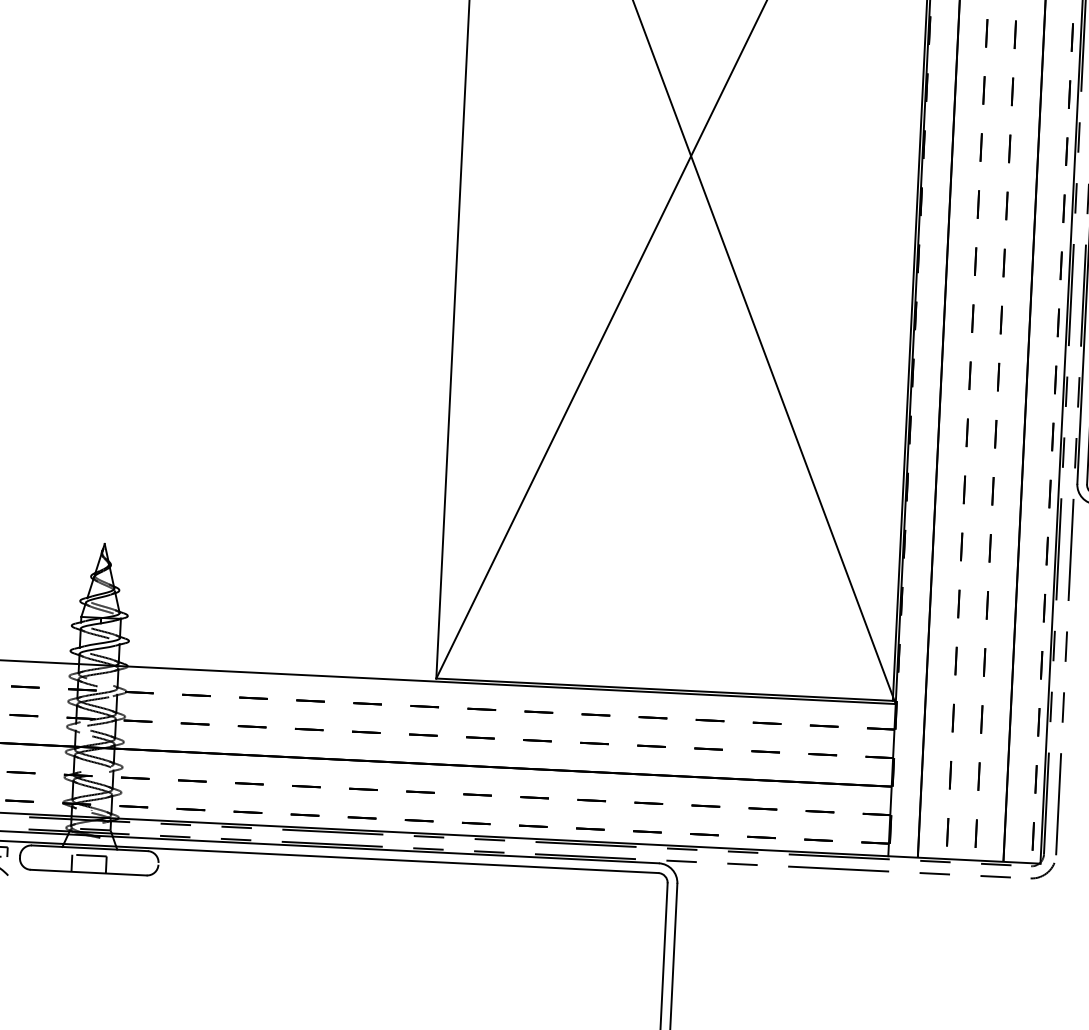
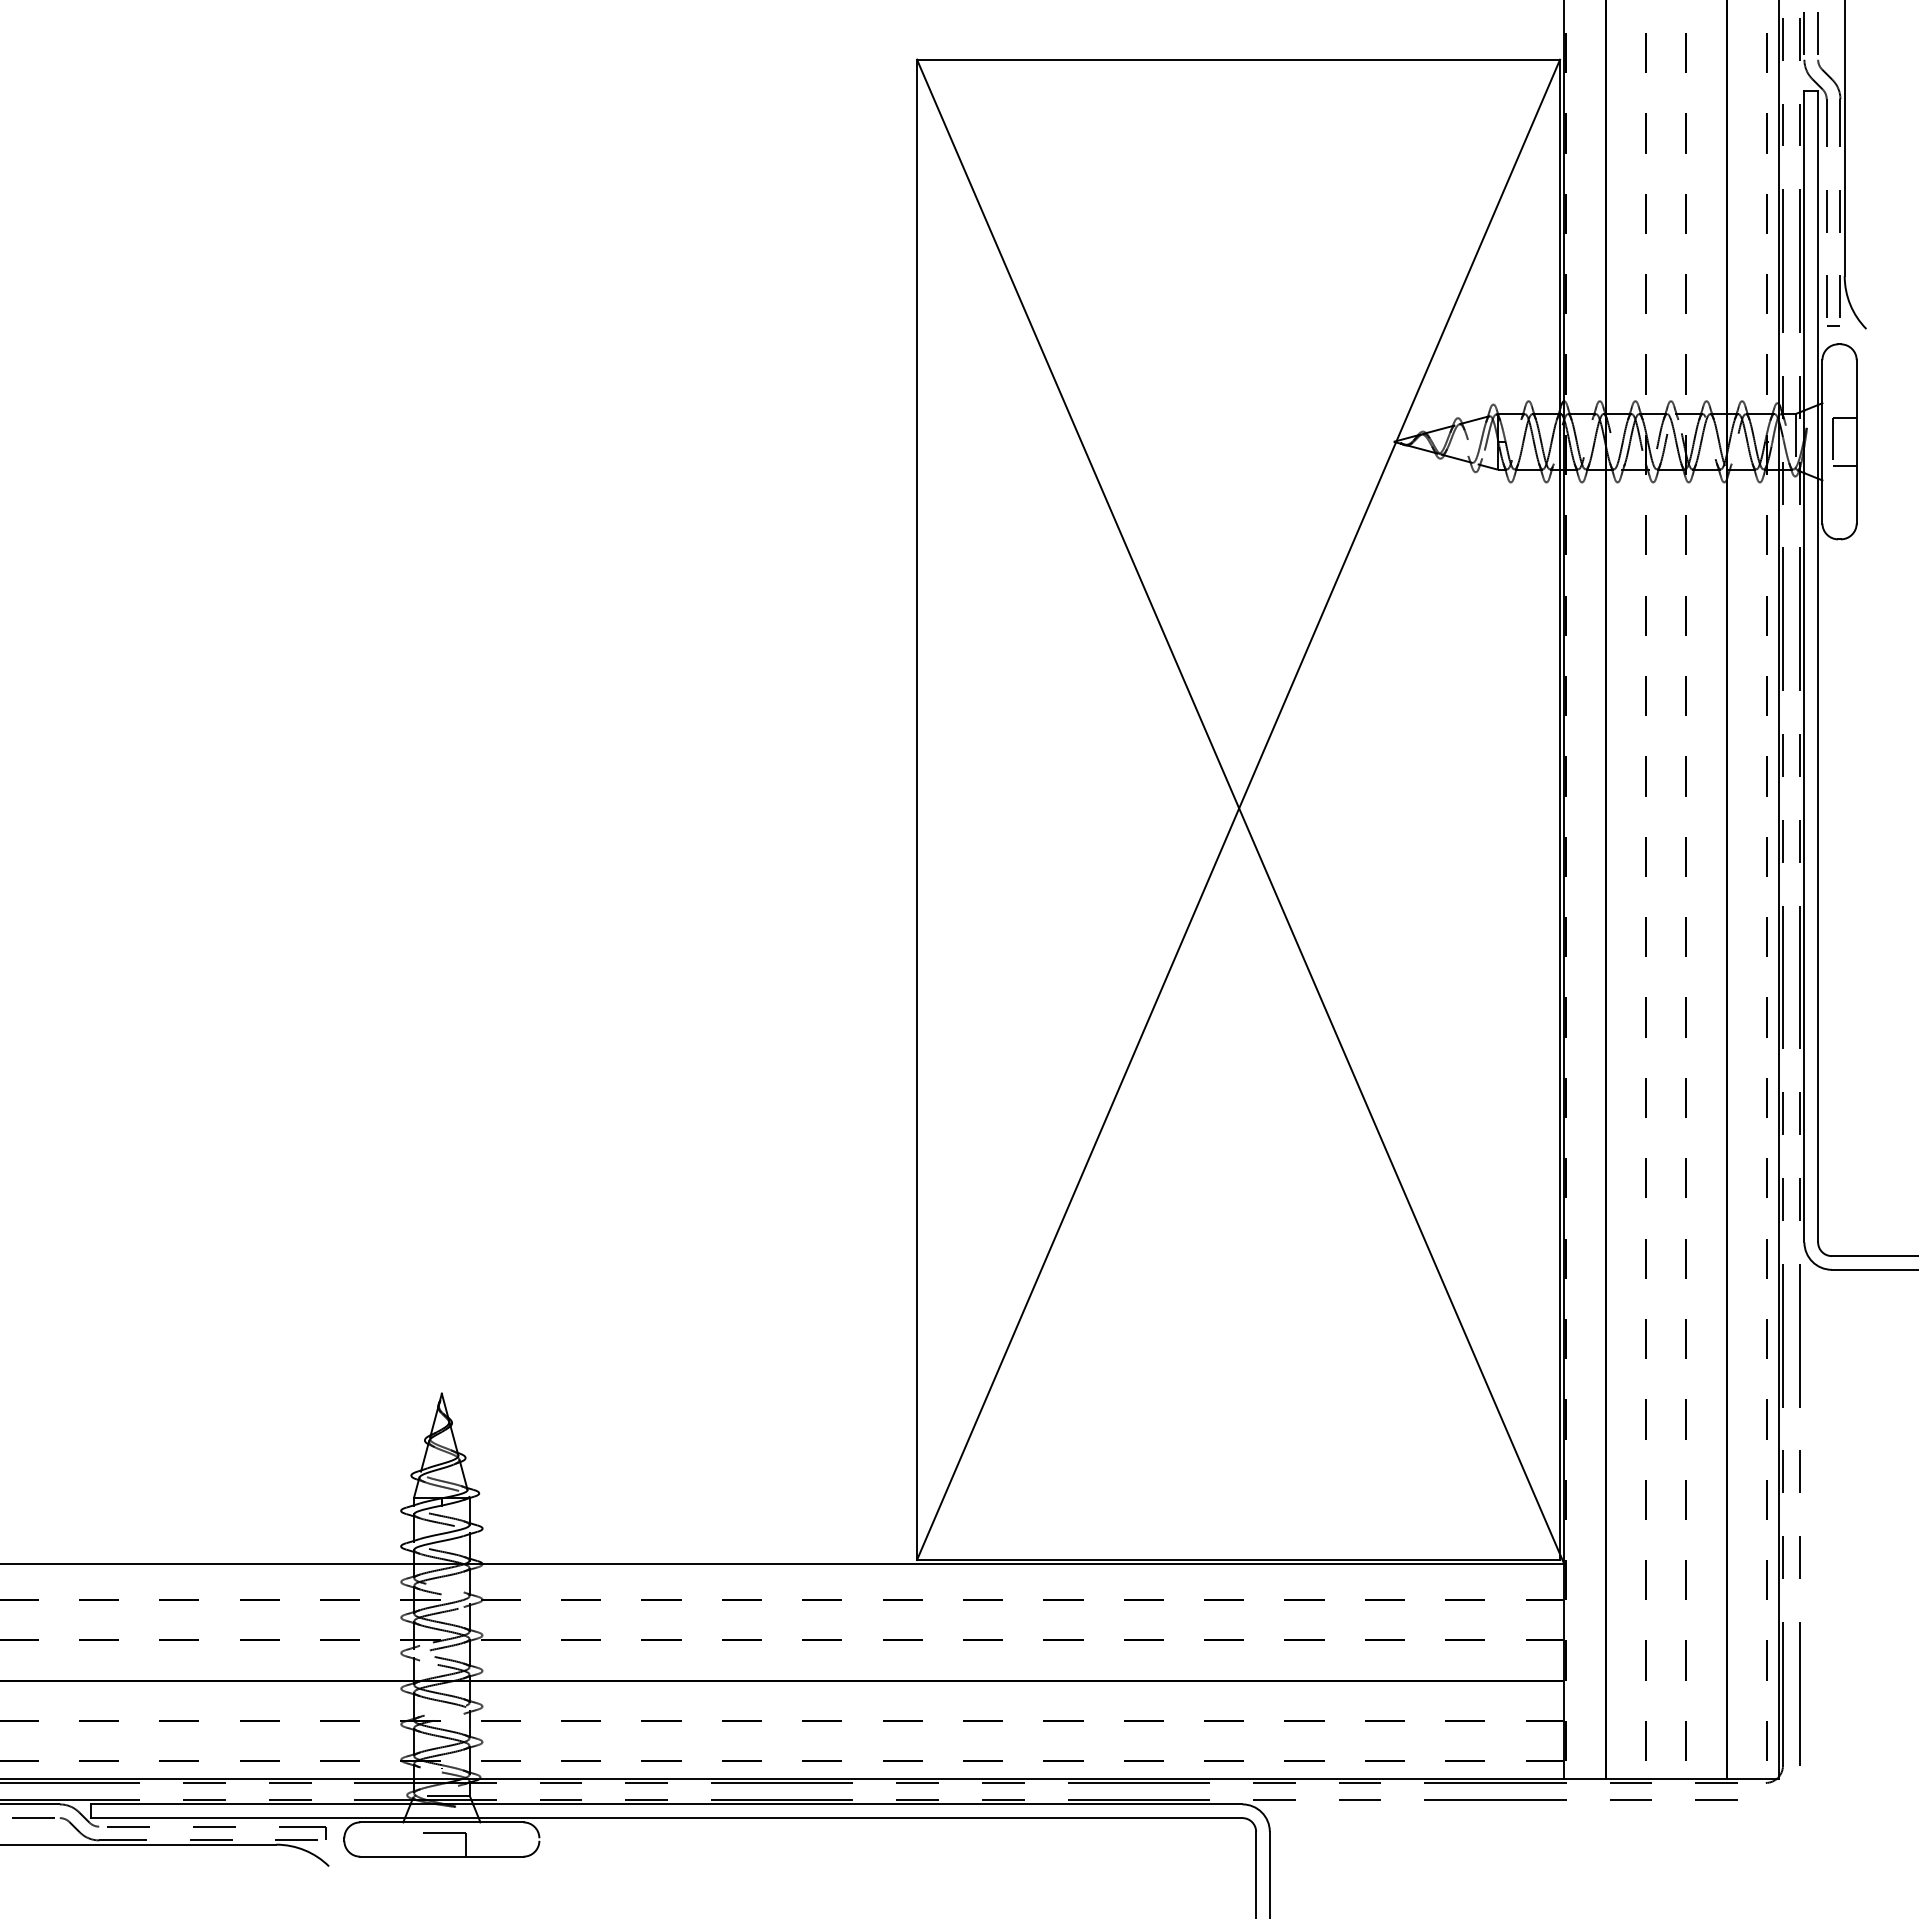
line: (71, 863) -> (417, 1844), removed
arc: (1044, 873) -> (1785, 1792), removed

